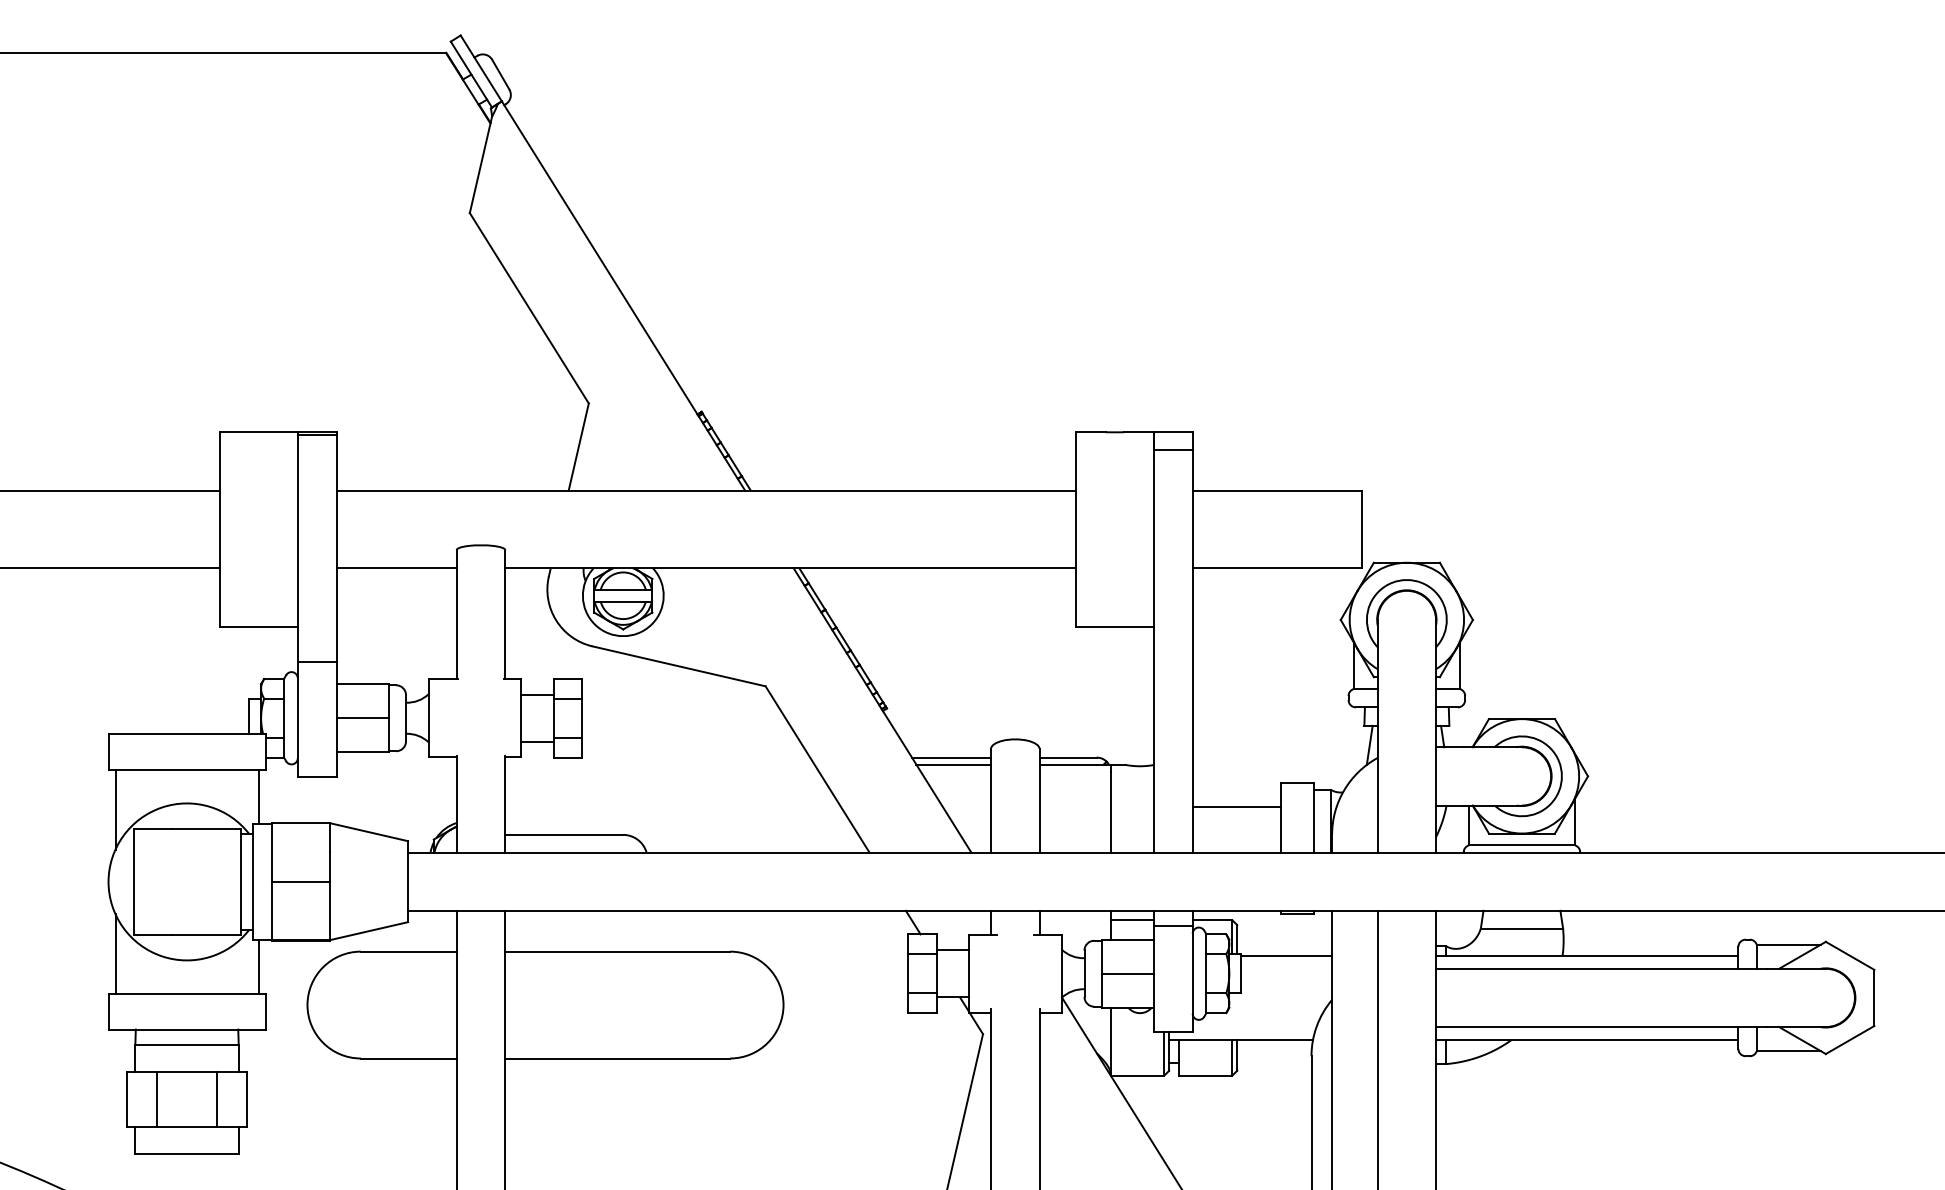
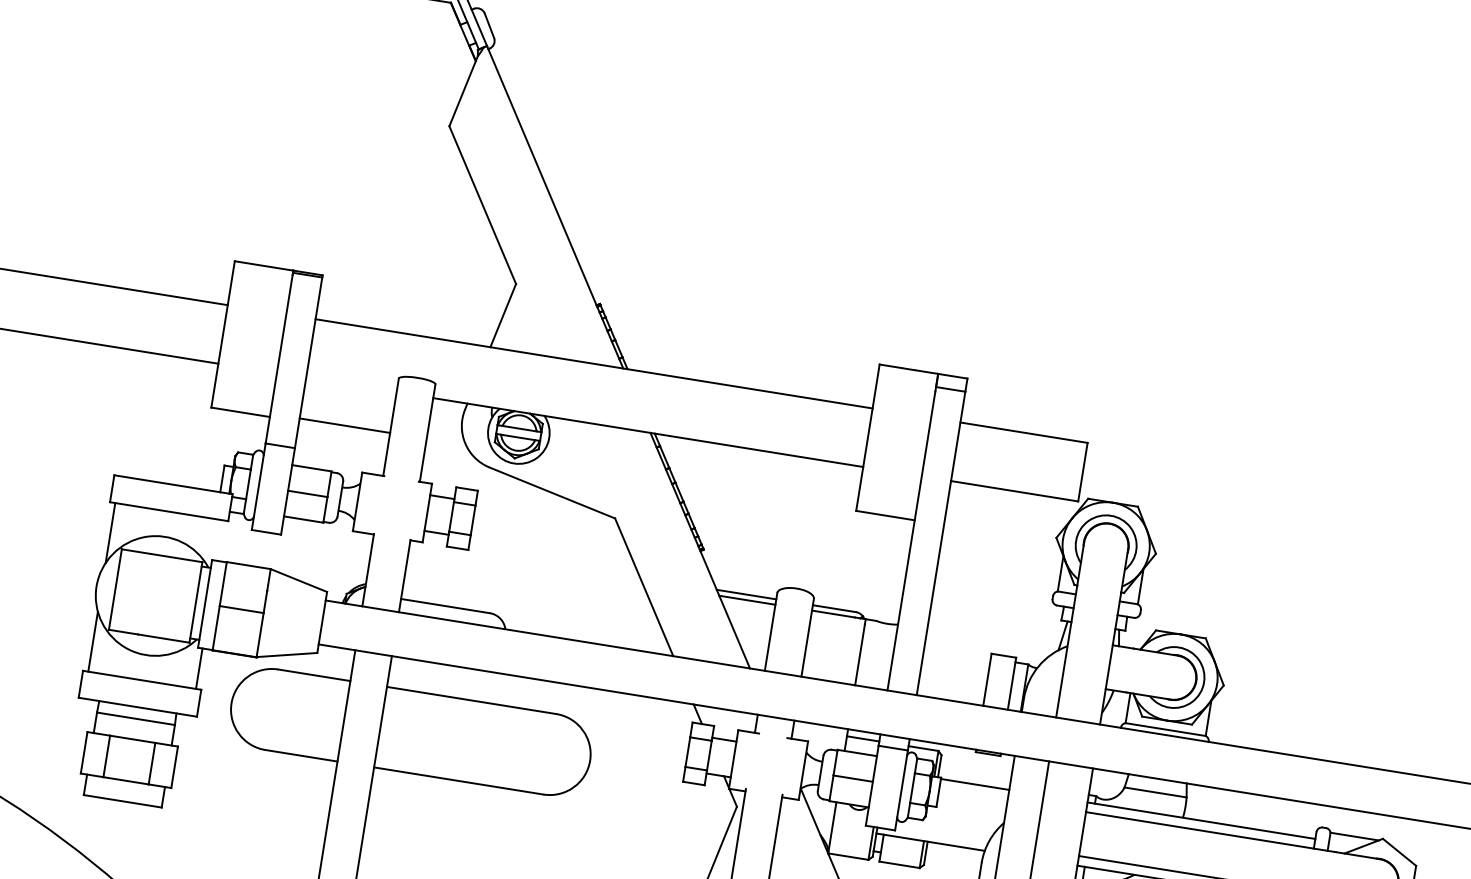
line: (396, 568) -> (344, 425), moved
line: (258, 796) -> (219, 540), removed
line: (1236, 806) -> (955, 665), removed

